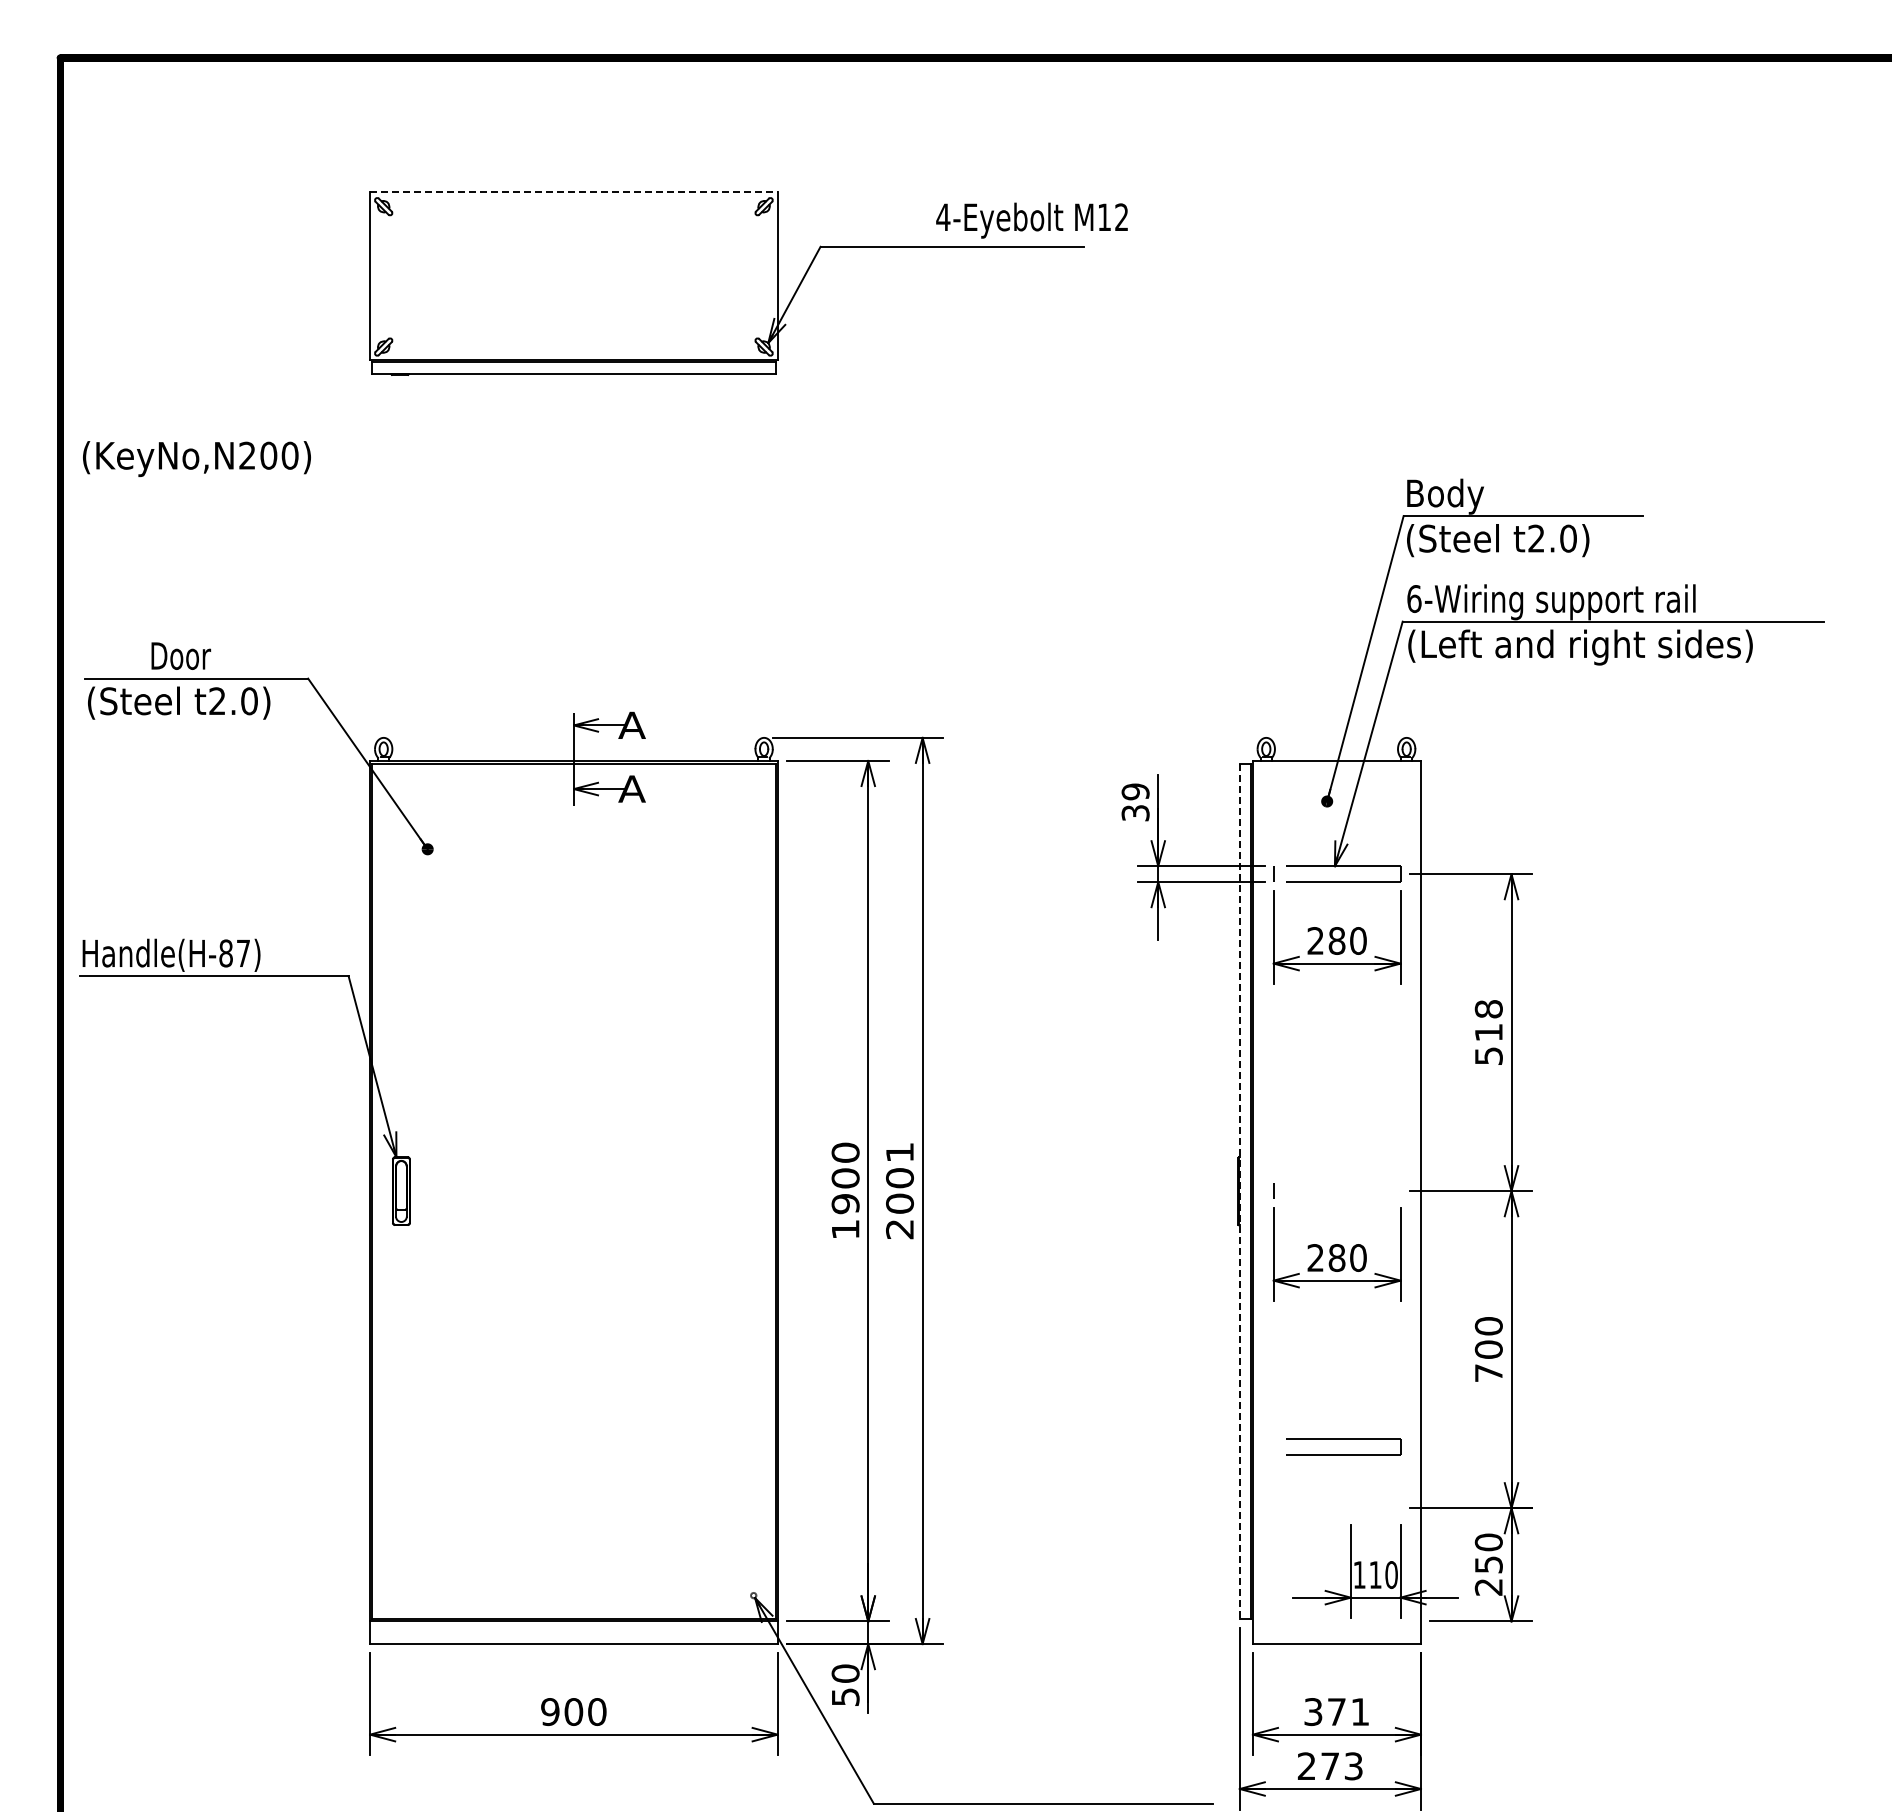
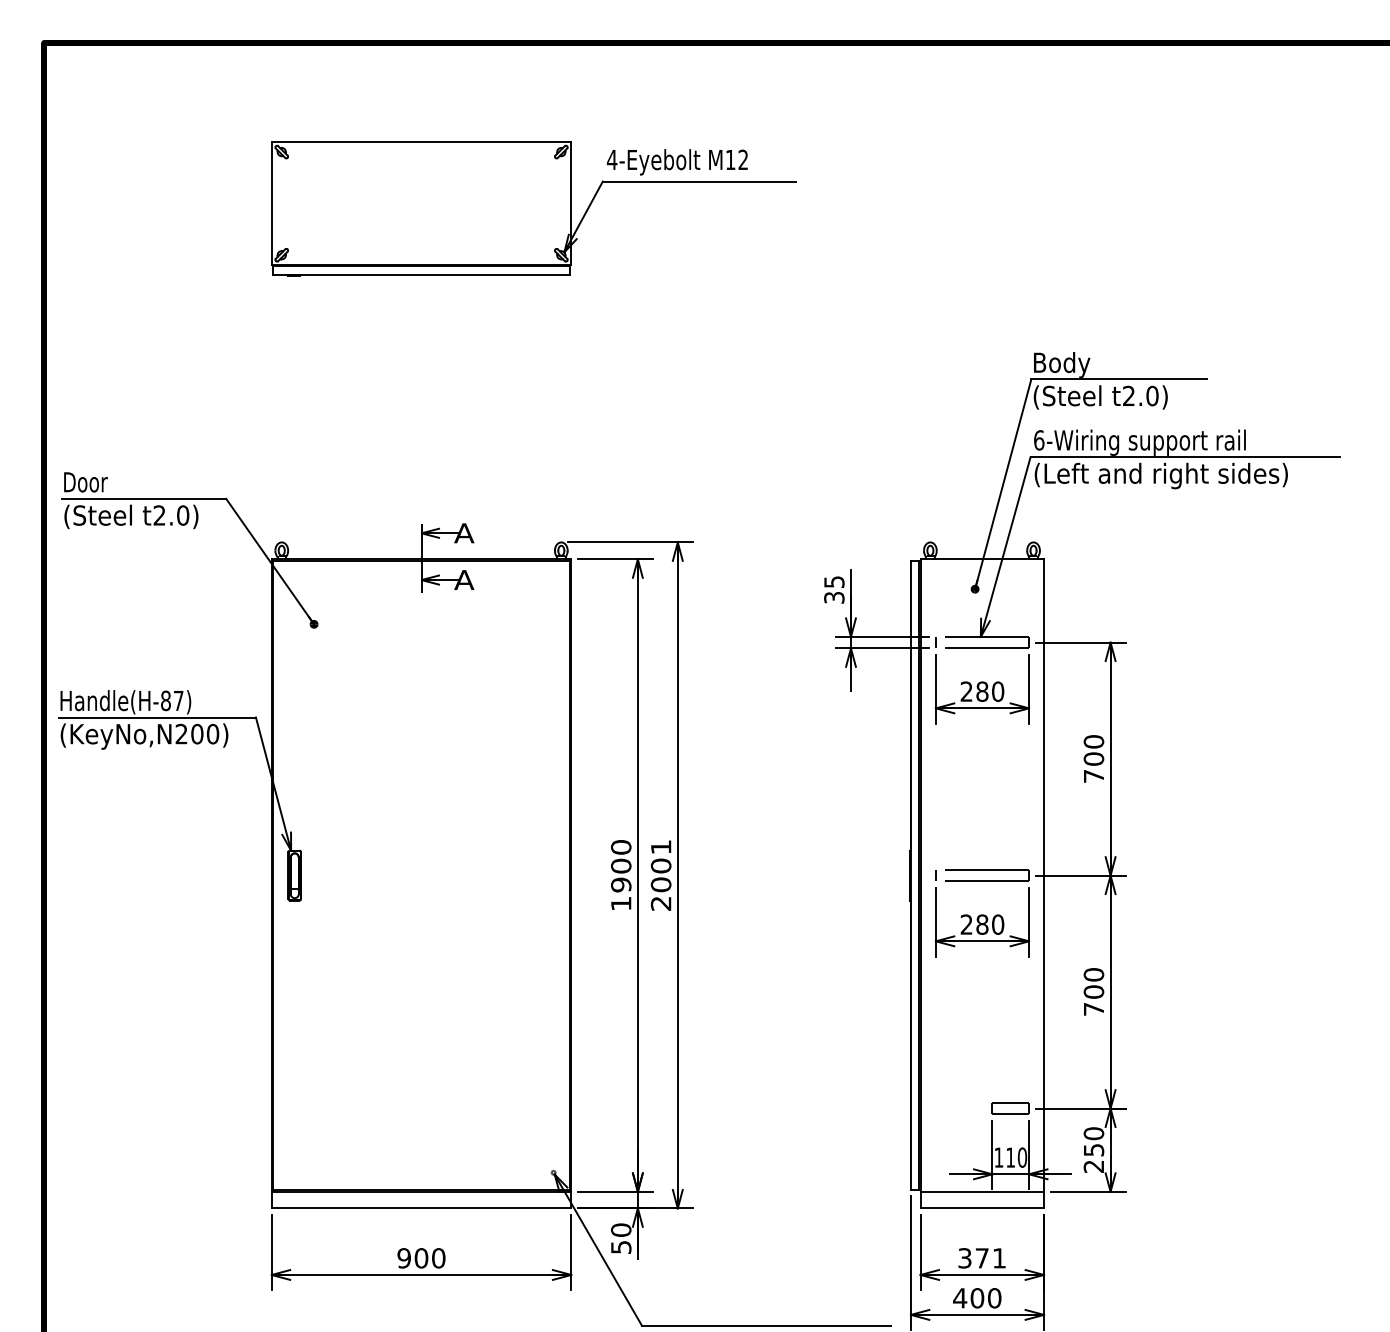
line: (573, 192) -> (421, 141), dashed -> solid
text: (1031, 220) -> (676, 162), moved
text: (196, 458) -> (144, 736), moved
text: (181, 655) -> (86, 481), moved
text: (1135, 791) -> (834, 581), 39 -> 35
text: (1488, 1032) -> (1093, 758), 518 -> 700
line: (1239, 1191) -> (910, 875), dashed -> solid
part: (1343, 1439) -> (987, 869), moved
part: (1375, 1507) -> (1010, 1108), added
line: (1336, 1621) -> (981, 1191), added
text: (1330, 1766) -> (977, 1298), 273 -> 400

